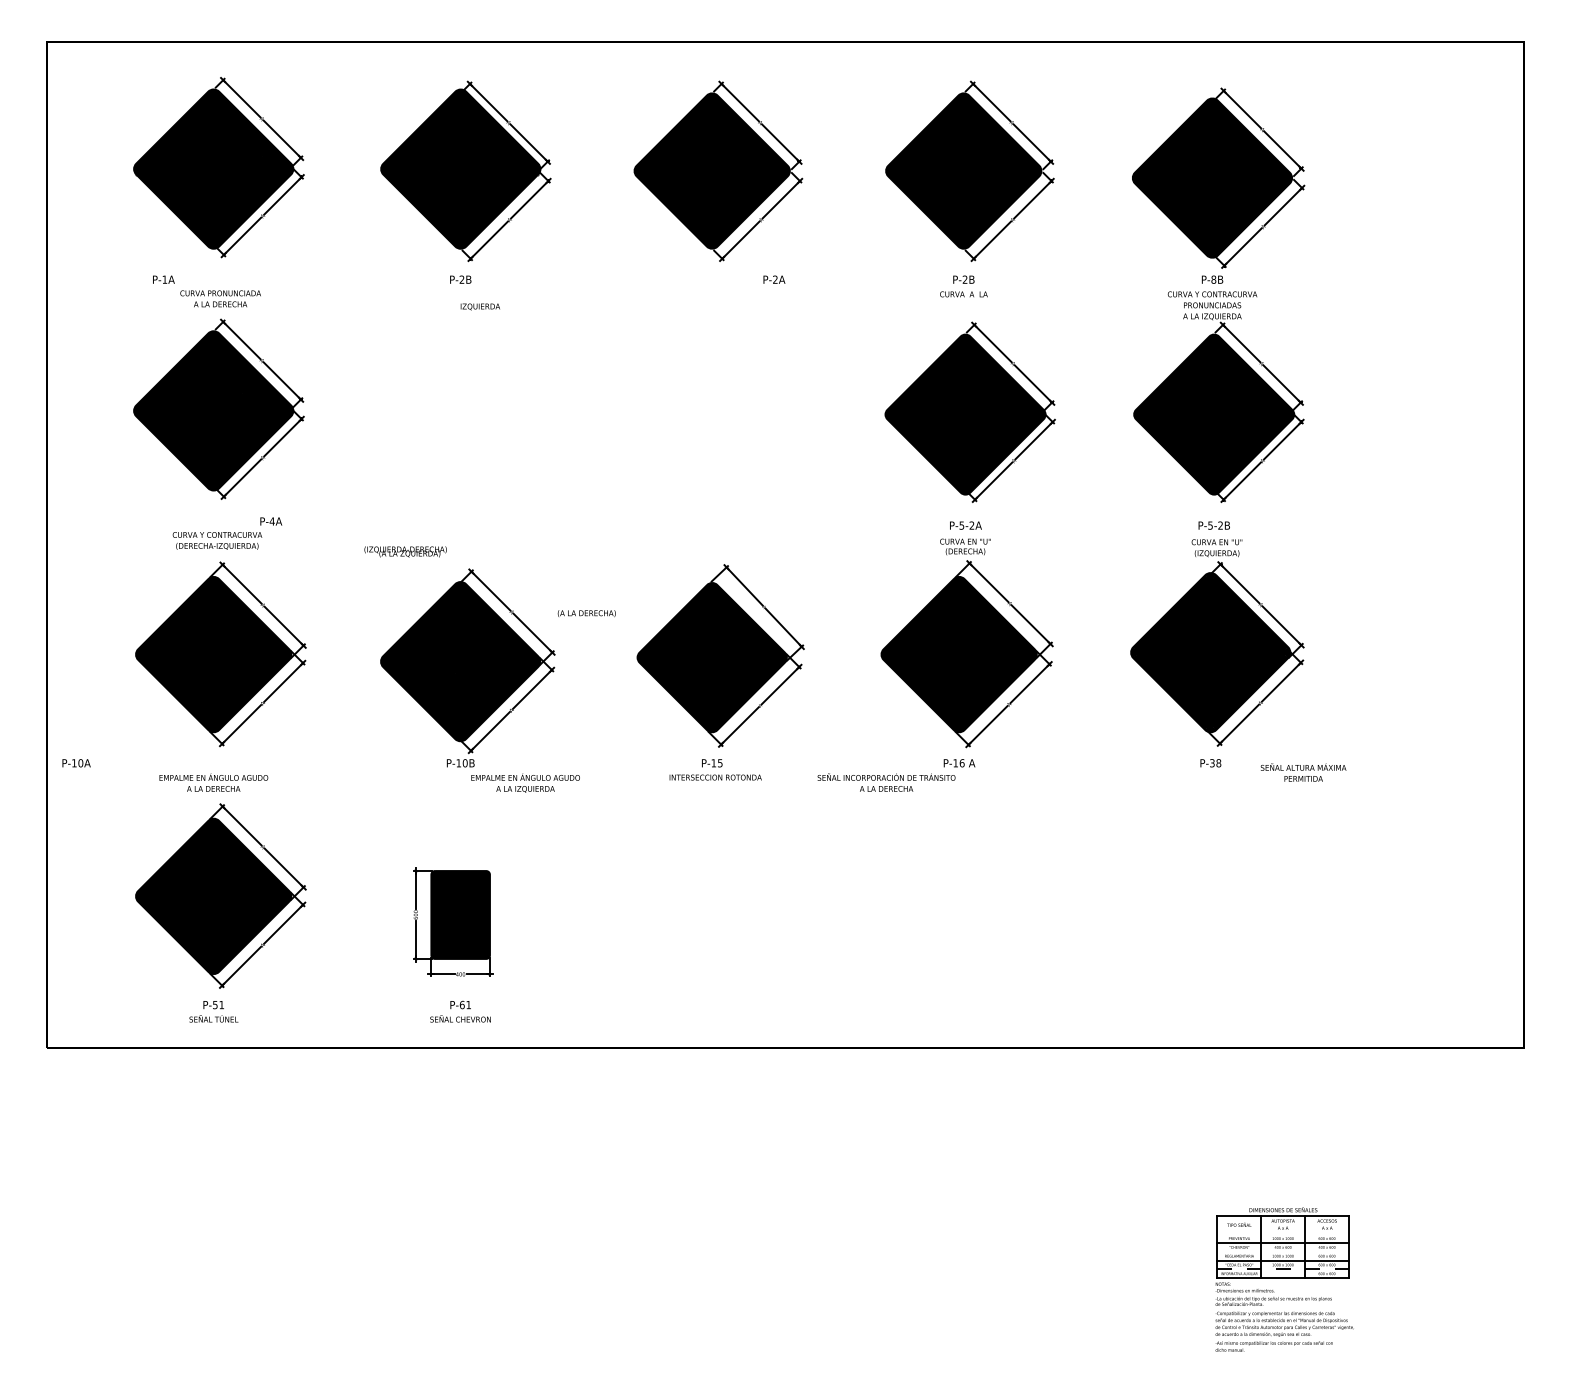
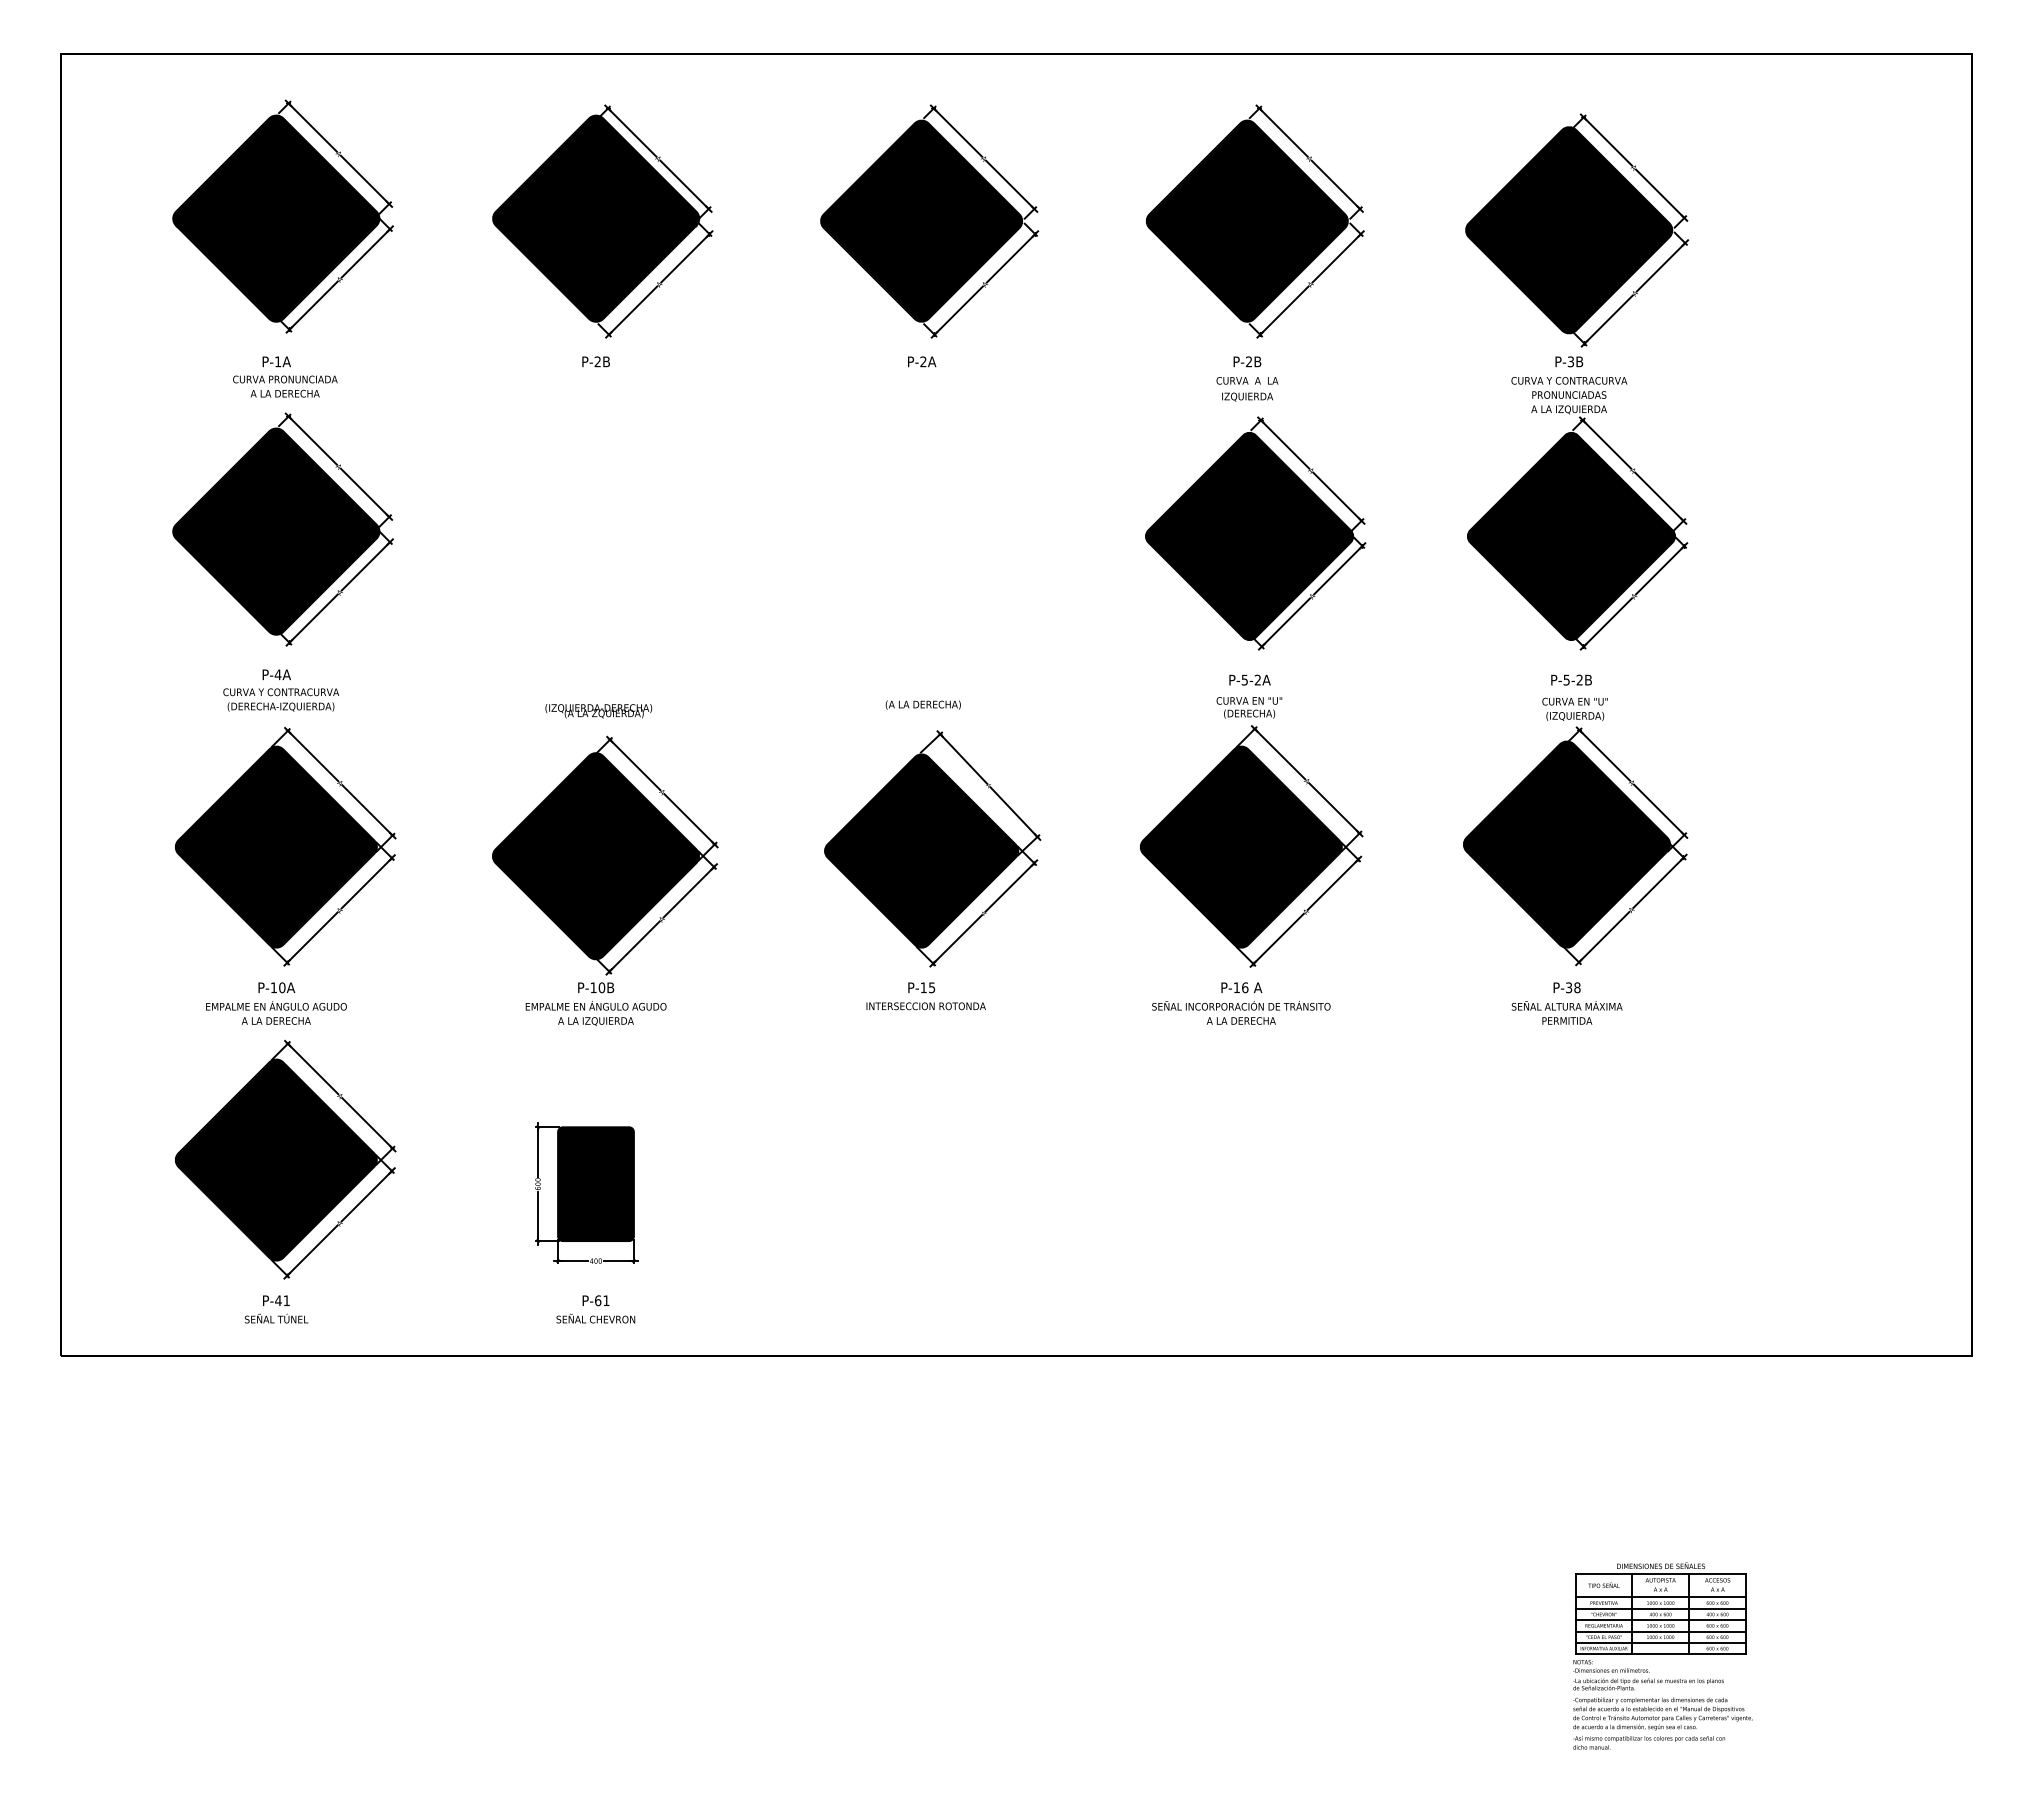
text: (163, 279) -> (276, 361), moved
text: (774, 279) -> (922, 361), moved
text: (1213, 279) -> (1570, 361), P-8B -> P-3B
text: (480, 306) -> (1247, 396), moved
text: (271, 521) -> (276, 674), moved
text: (405, 552) -> (598, 711), moved
text: (586, 613) -> (922, 704), moved
text: (76, 763) -> (276, 987), moved
text: (1303, 772) -> (1566, 1012), moved
text: (886, 782) -> (1241, 1012), moved
text: (525, 783) -> (595, 1013), moved
text: (215, 1004) -> (278, 1300), P-51 -> P-41
line: (1282, 1234) -> (1660, 1597), added
line: (1282, 1252) -> (1660, 1620), added
line: (1283, 1269) -> (1661, 1642), dashed -> solid

